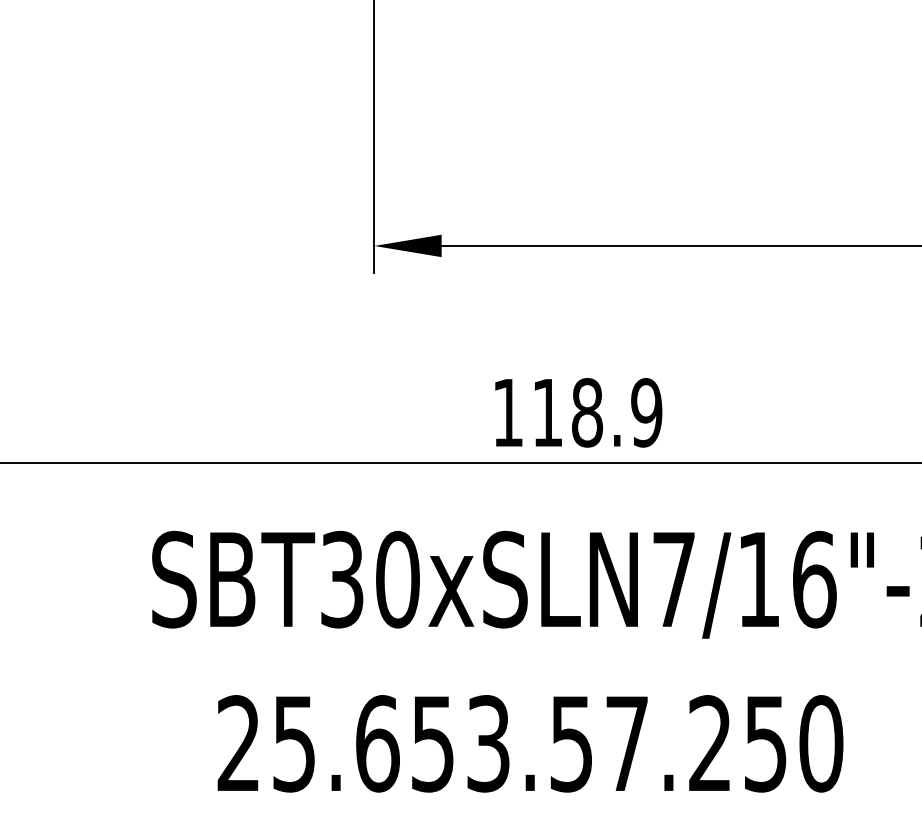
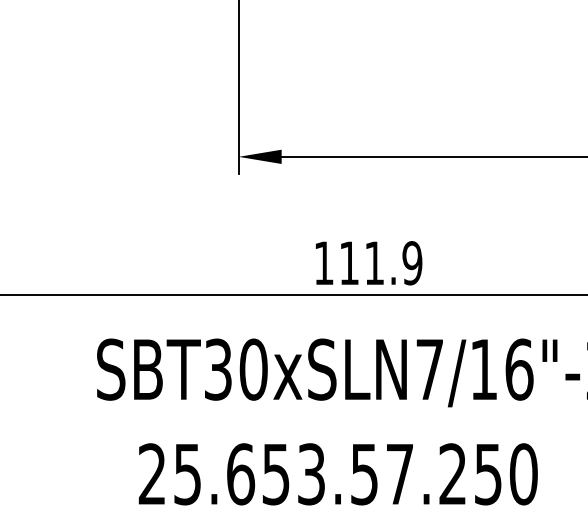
text: (587, 413) -> (374, 263), 118.9 -> 111.9

